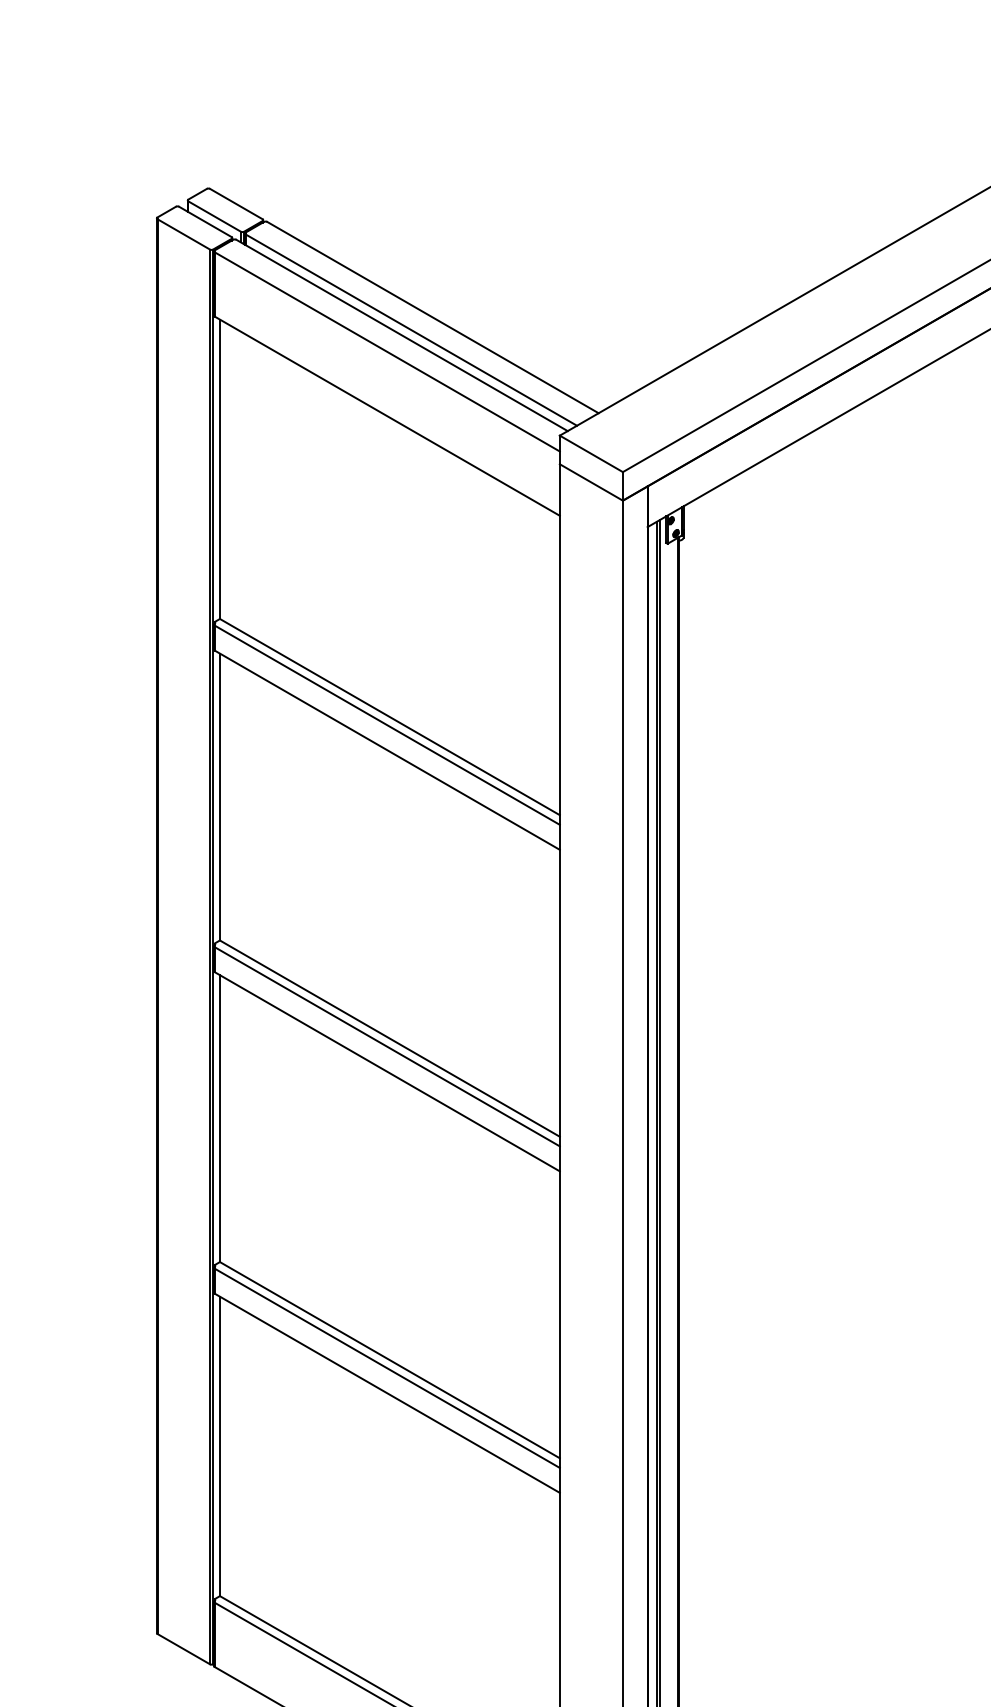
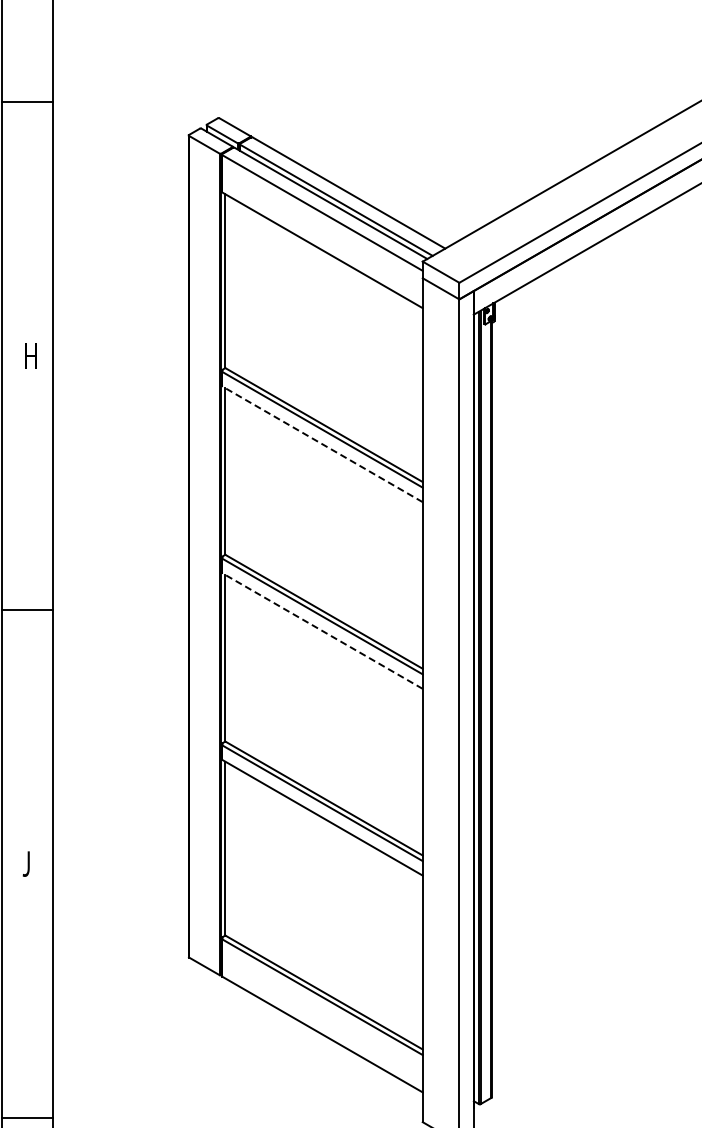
line: (387, 750) -> (322, 444), solid -> dashed
line: (387, 1072) -> (322, 631), solid -> dashed

